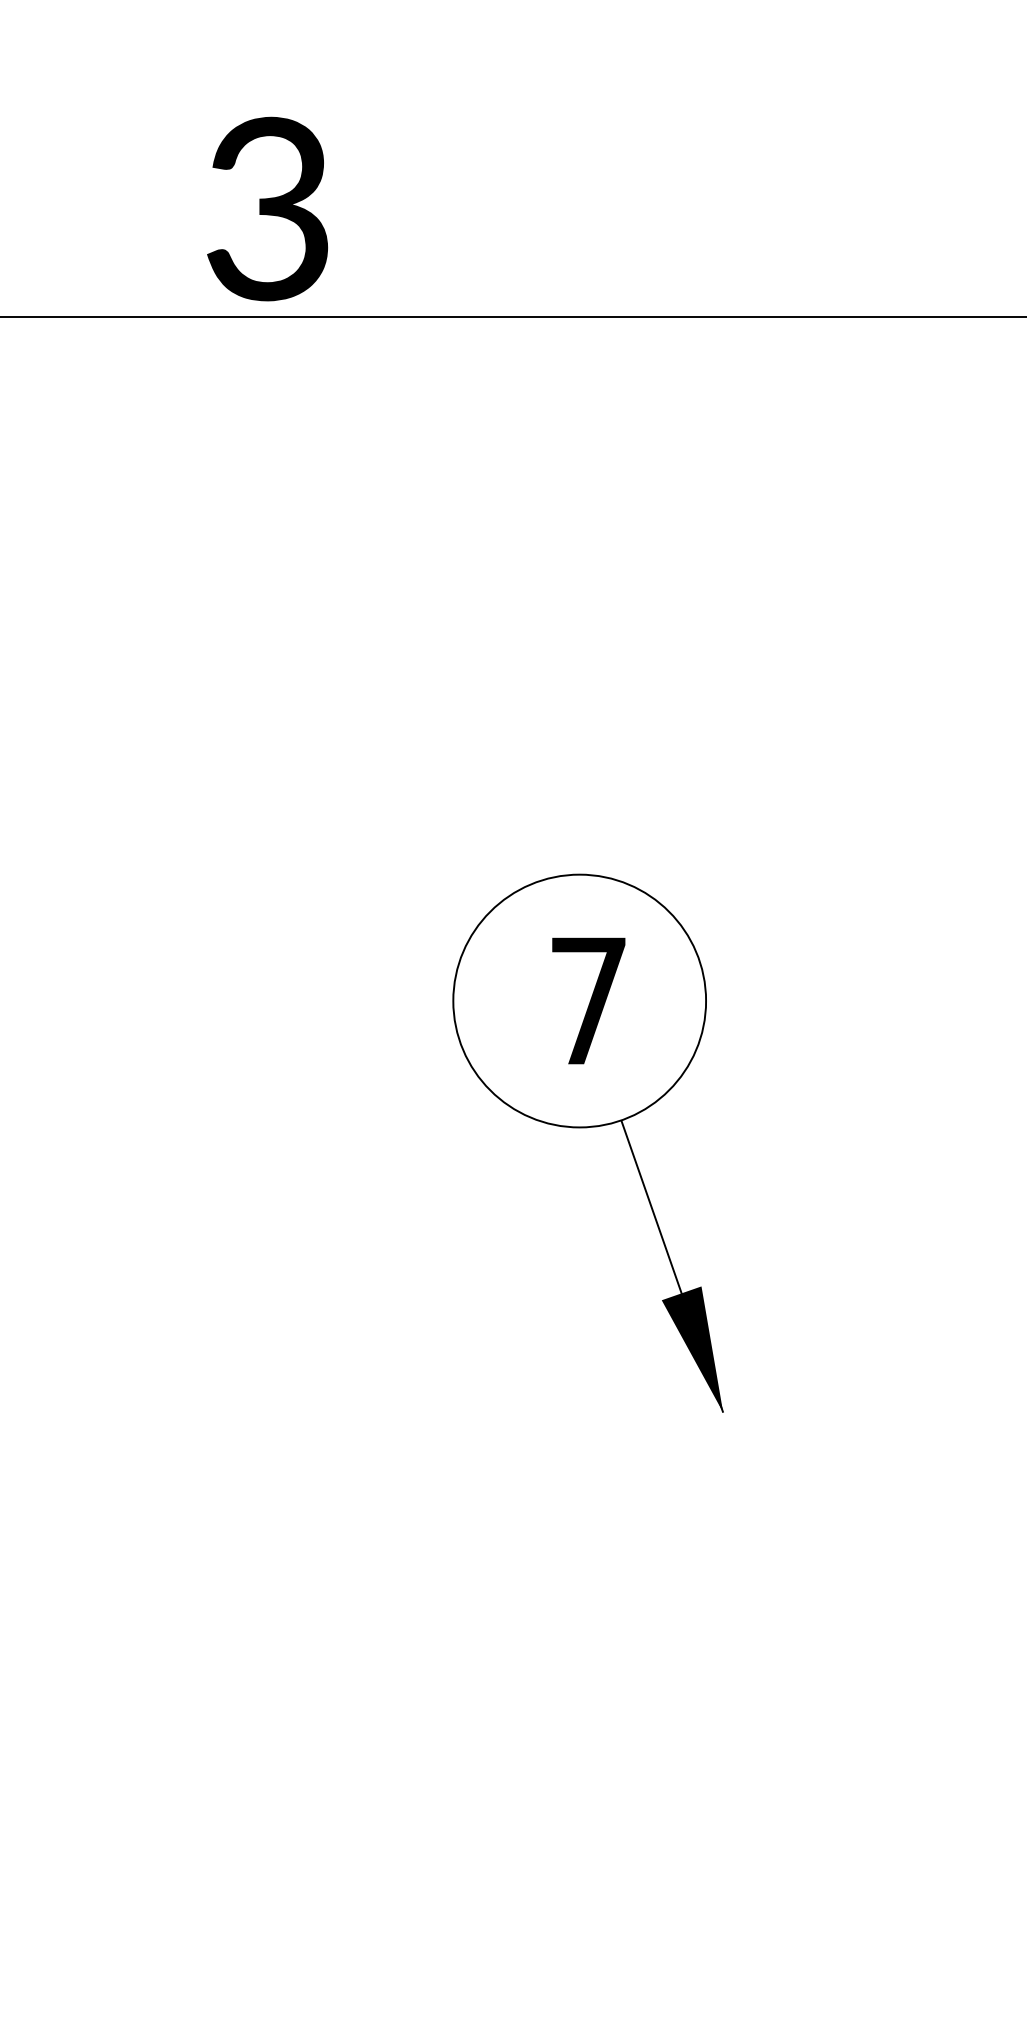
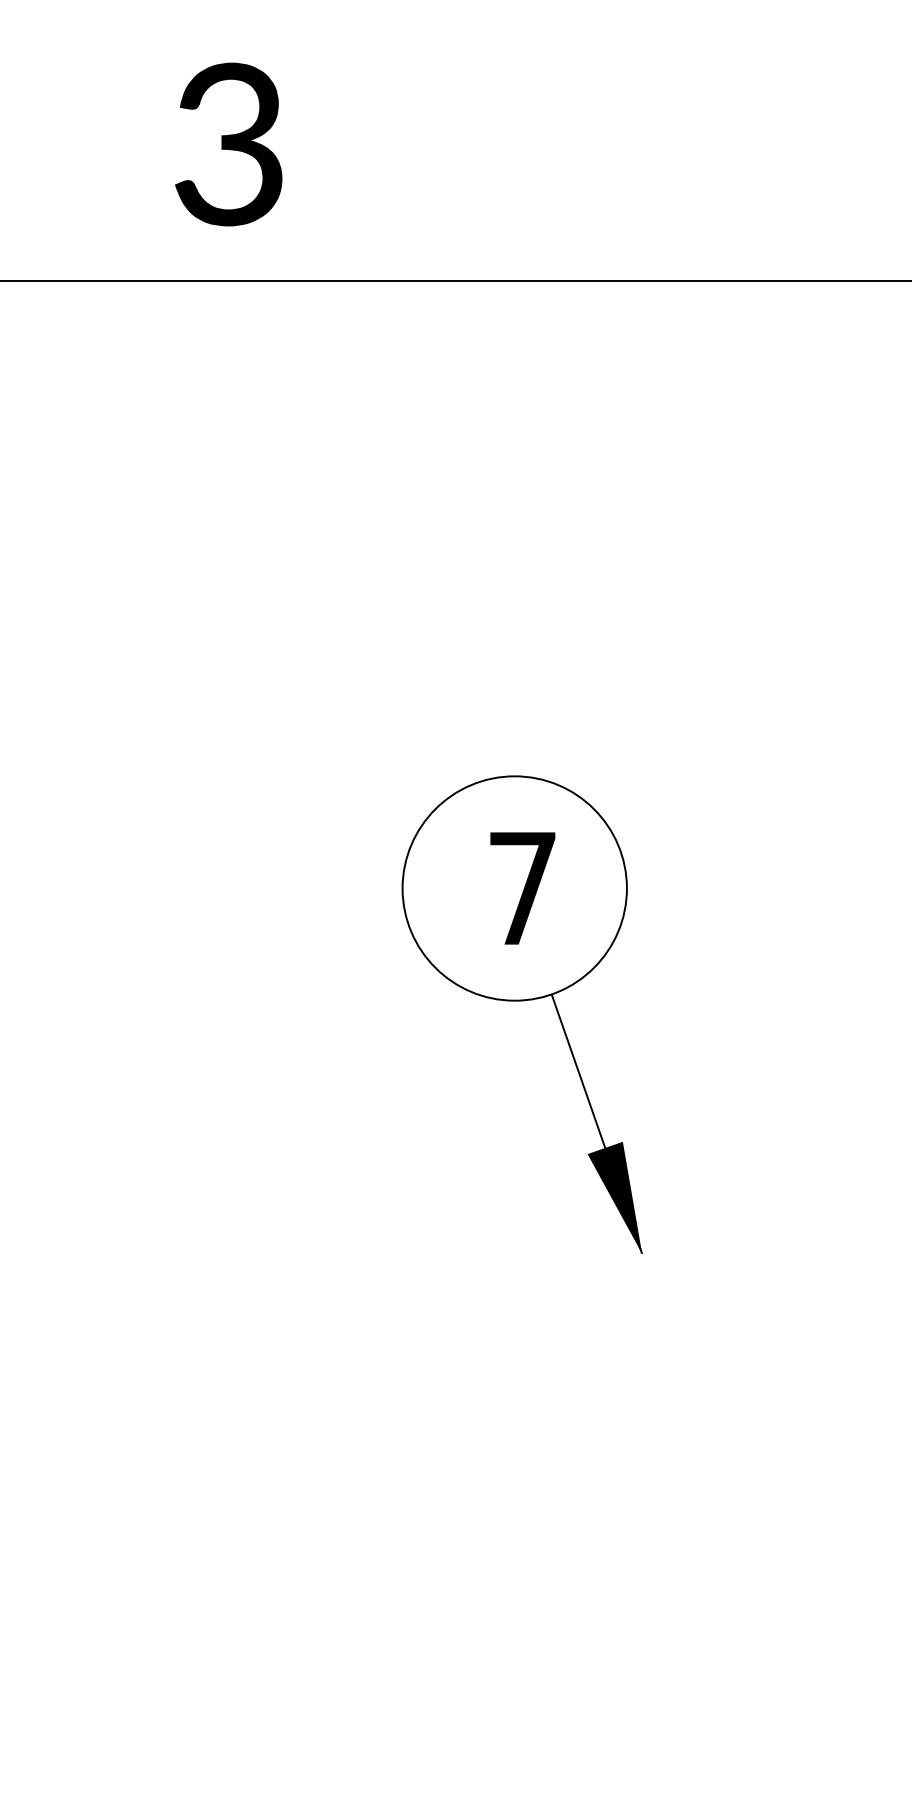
text: (267, 209) -> (228, 144), moved

